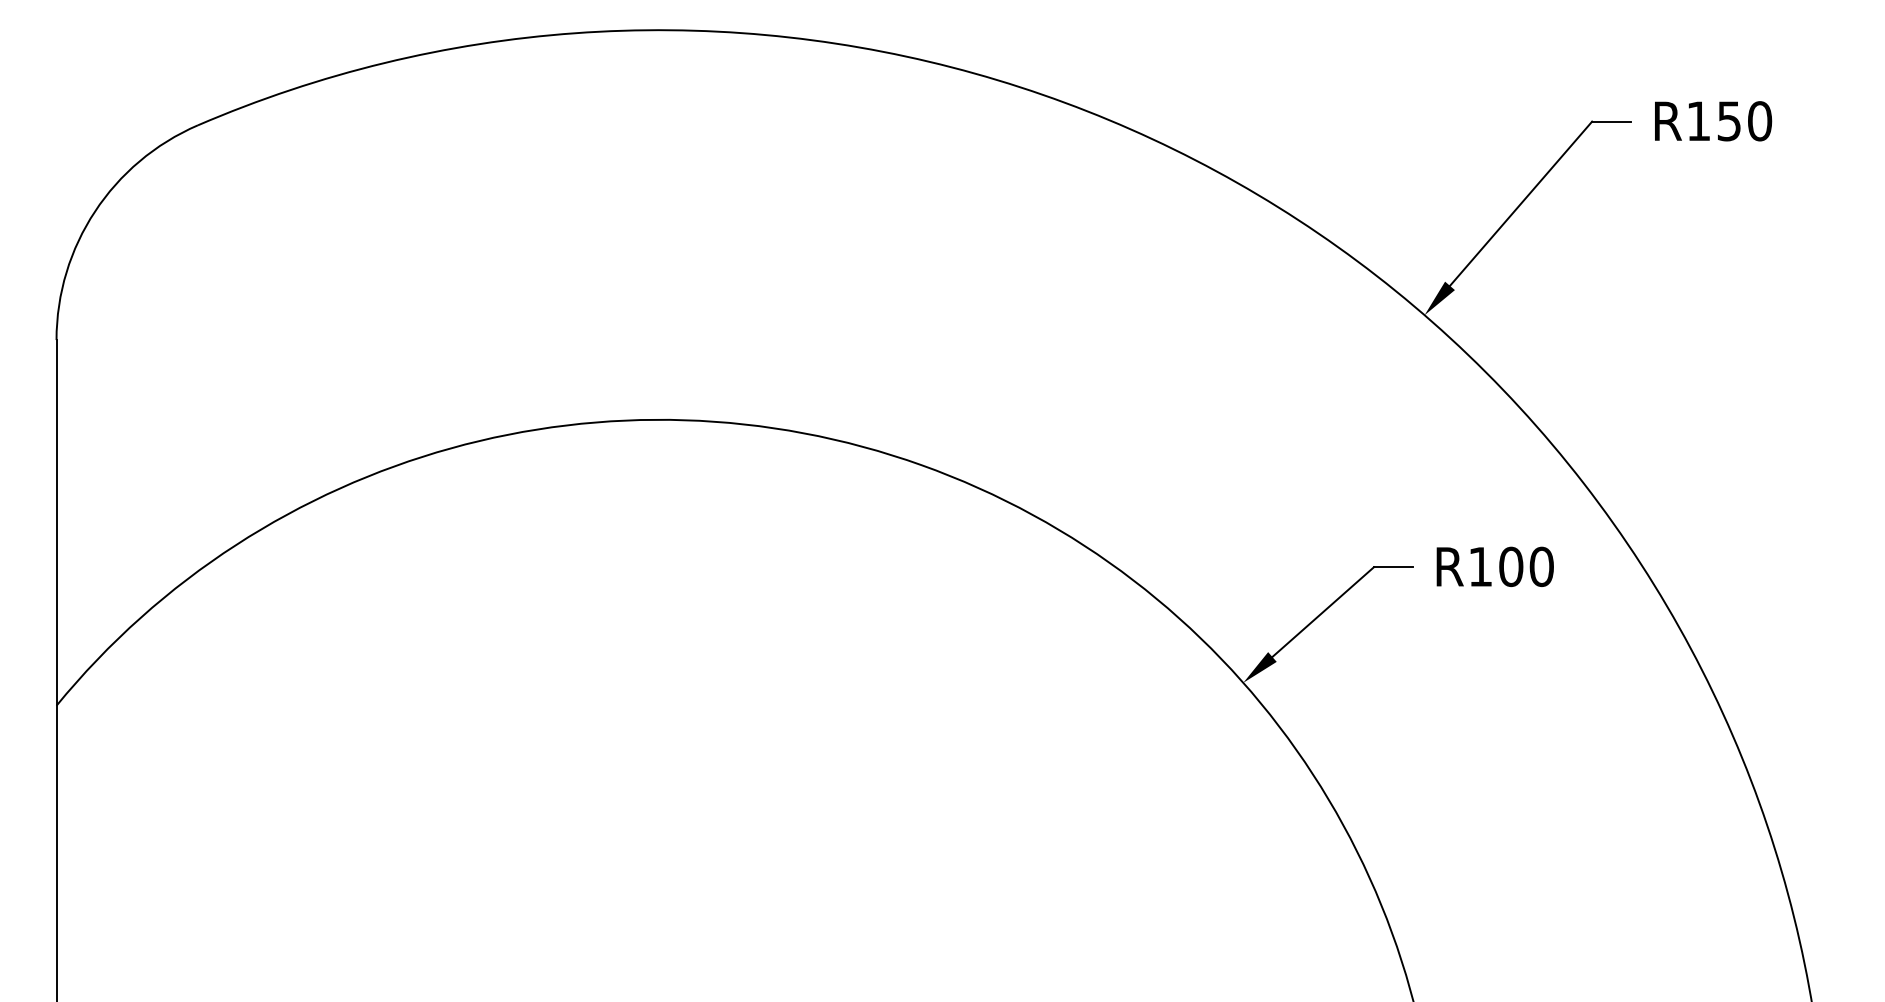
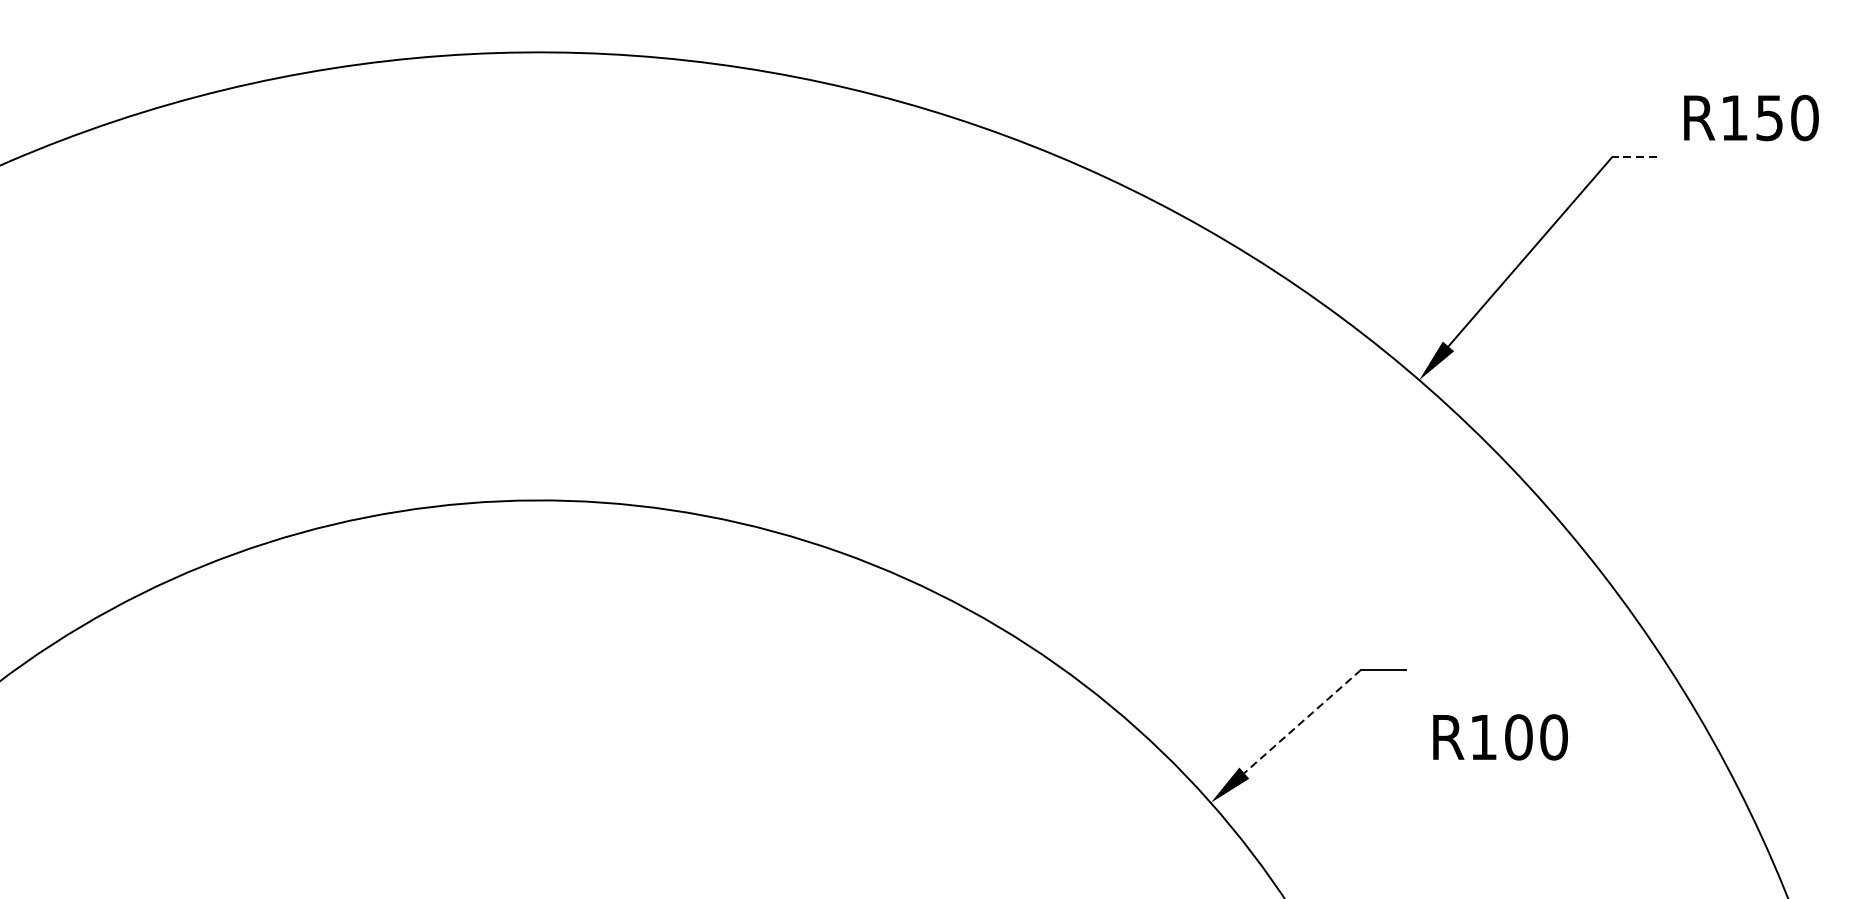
line: (1611, 121) -> (1634, 157), solid -> dashed
text: (1713, 121) -> (1751, 118), moved
text: (1494, 566) -> (1499, 736), moved
line: (1323, 612) -> (1303, 721), solid -> dashed

